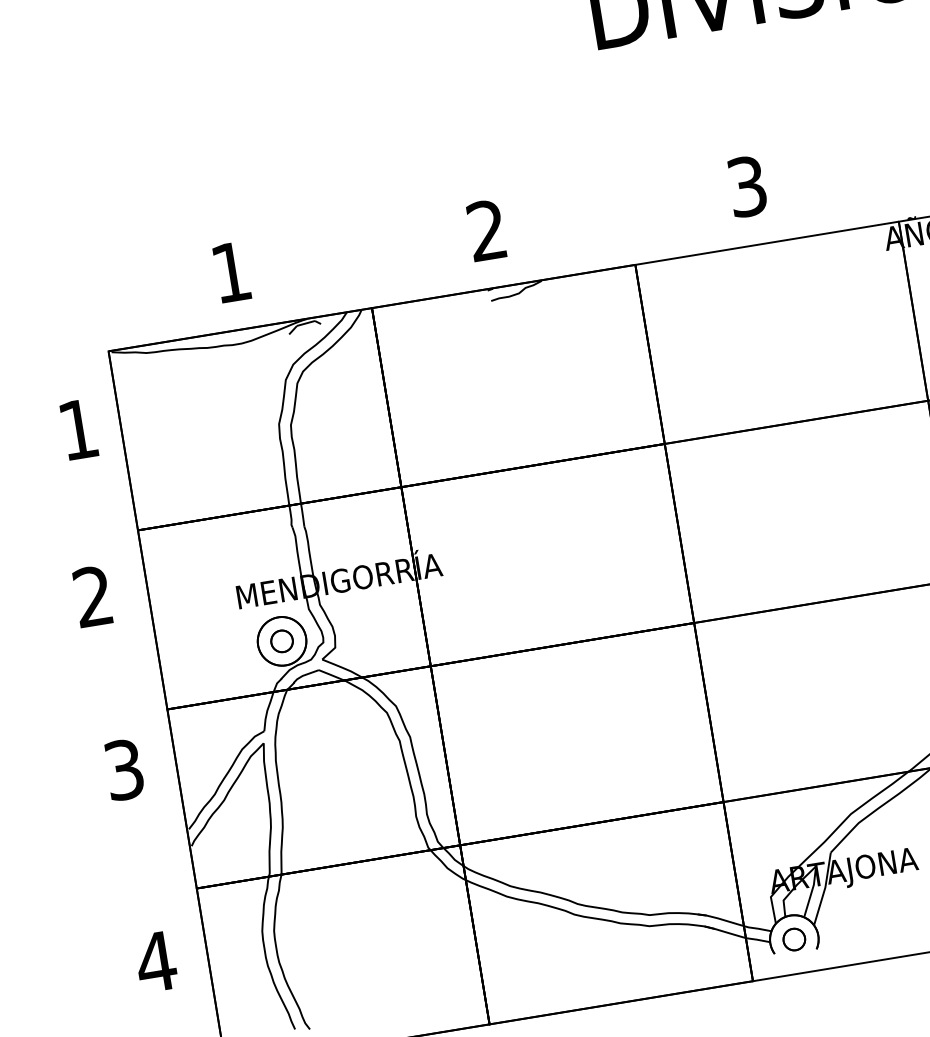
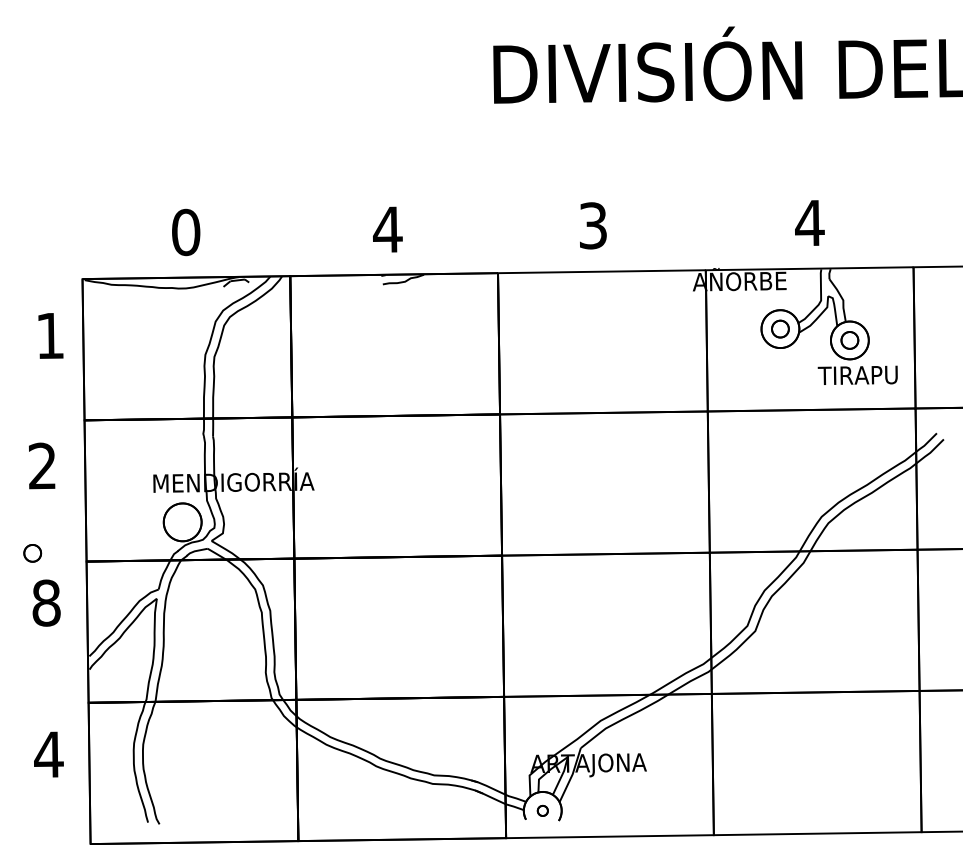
text: (486, 230) -> (387, 229), 2 -> 4
text: (231, 272) -> (186, 232), 1 -> 0
part: (281, 641) -> (32, 553), moved
text: (124, 769) -> (46, 602), 3 -> 8
part: (793, 939) -> (542, 810), size x0.6

